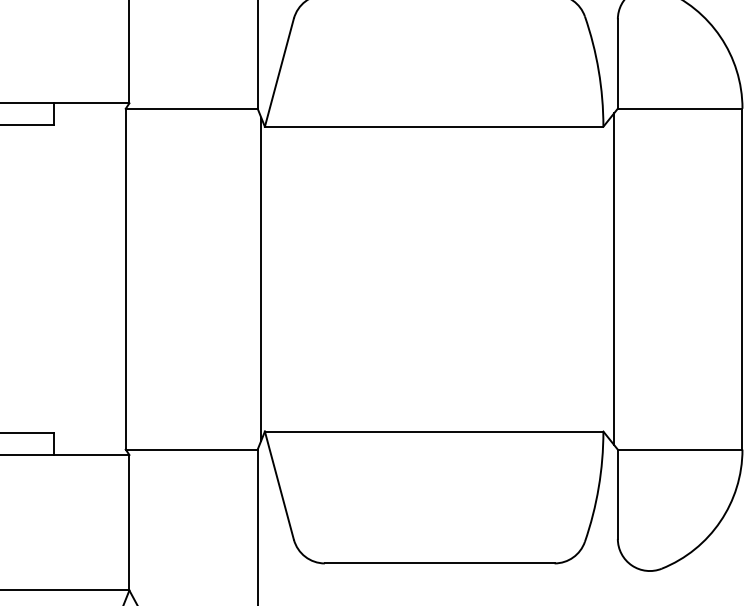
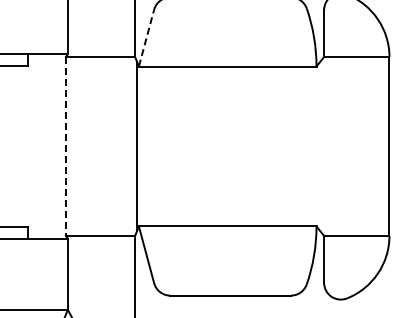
line: (279, 71) -> (146, 37), solid -> dashed
line: (124, 279) -> (65, 146), solid -> dashed
line: (614, 279) -> (322, 146), removed

